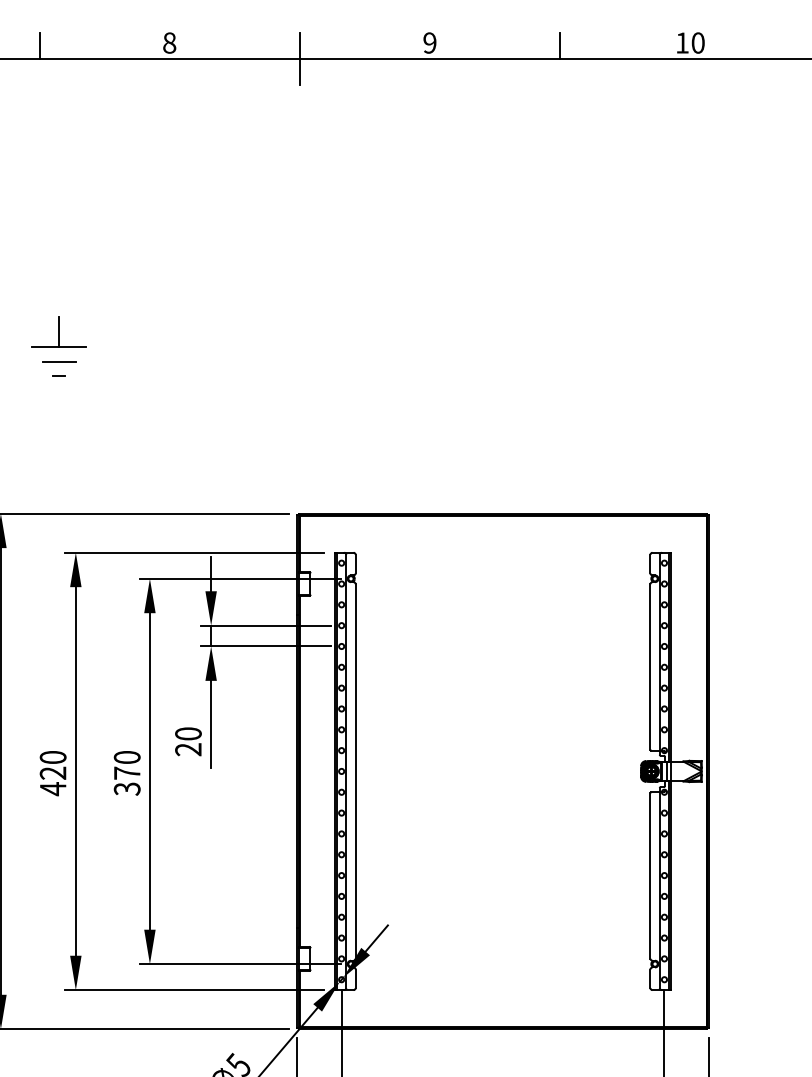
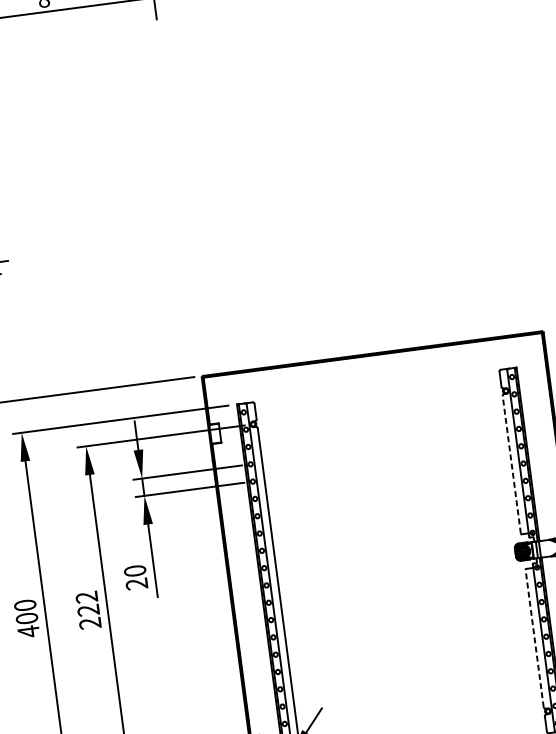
line: (650, 666) -> (511, 464), solid -> dashed
text: (52, 772) -> (26, 617), 420 -> 400
text: (126, 773) -> (88, 610), 370 -> 222
line: (650, 875) -> (534, 638), solid -> dashed

